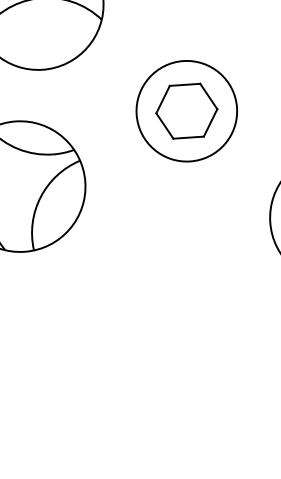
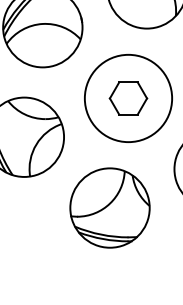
circle: (186, 111) -> (128, 98), size x1.43
part: (167, 292) -> (109, 207), added

